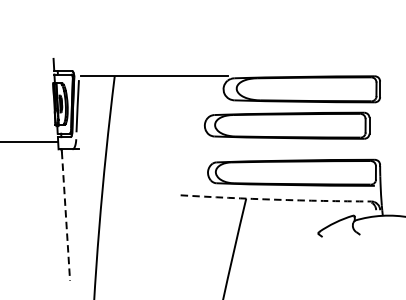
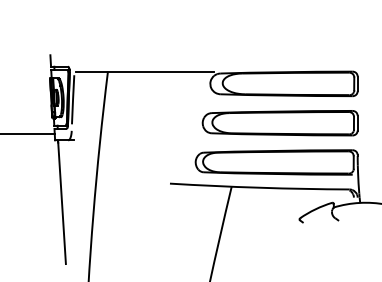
part: (286, 126) -> (279, 123), moved
arc: (275, 199) -> (259, 187), dashed -> solid
line: (66, 216) -> (62, 203), dashed -> solid

